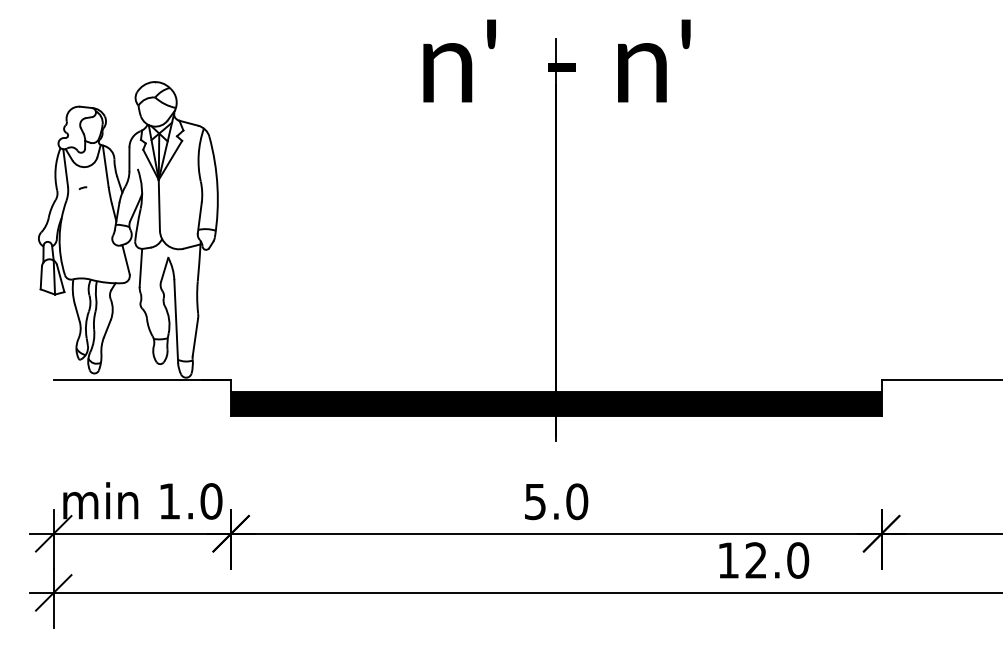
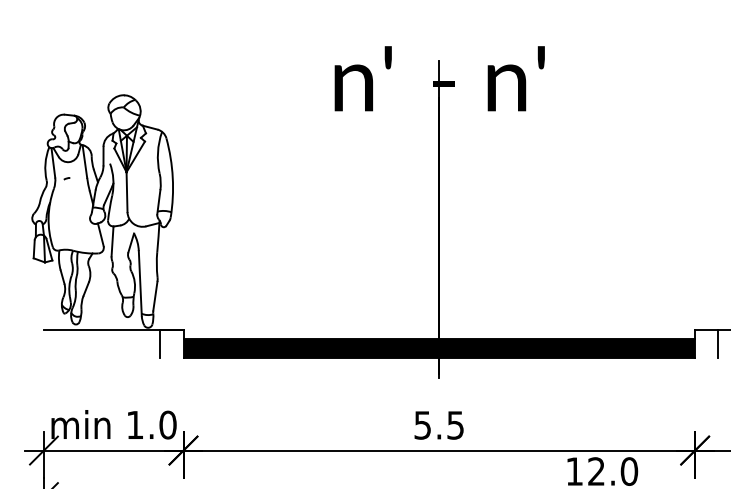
line: (201, 397) -> (160, 343), added
line: (911, 397) -> (718, 343), added
text: (577, 501) -> (455, 425), 5.0 -> 5.5

